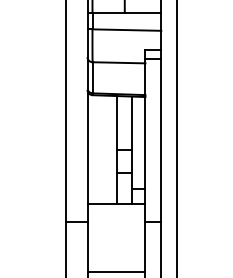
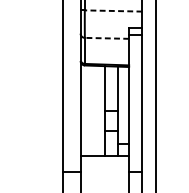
line: (126, 30) -> (113, 11), solid -> dashed
line: (118, 62) -> (106, 38), solid -> dashed

